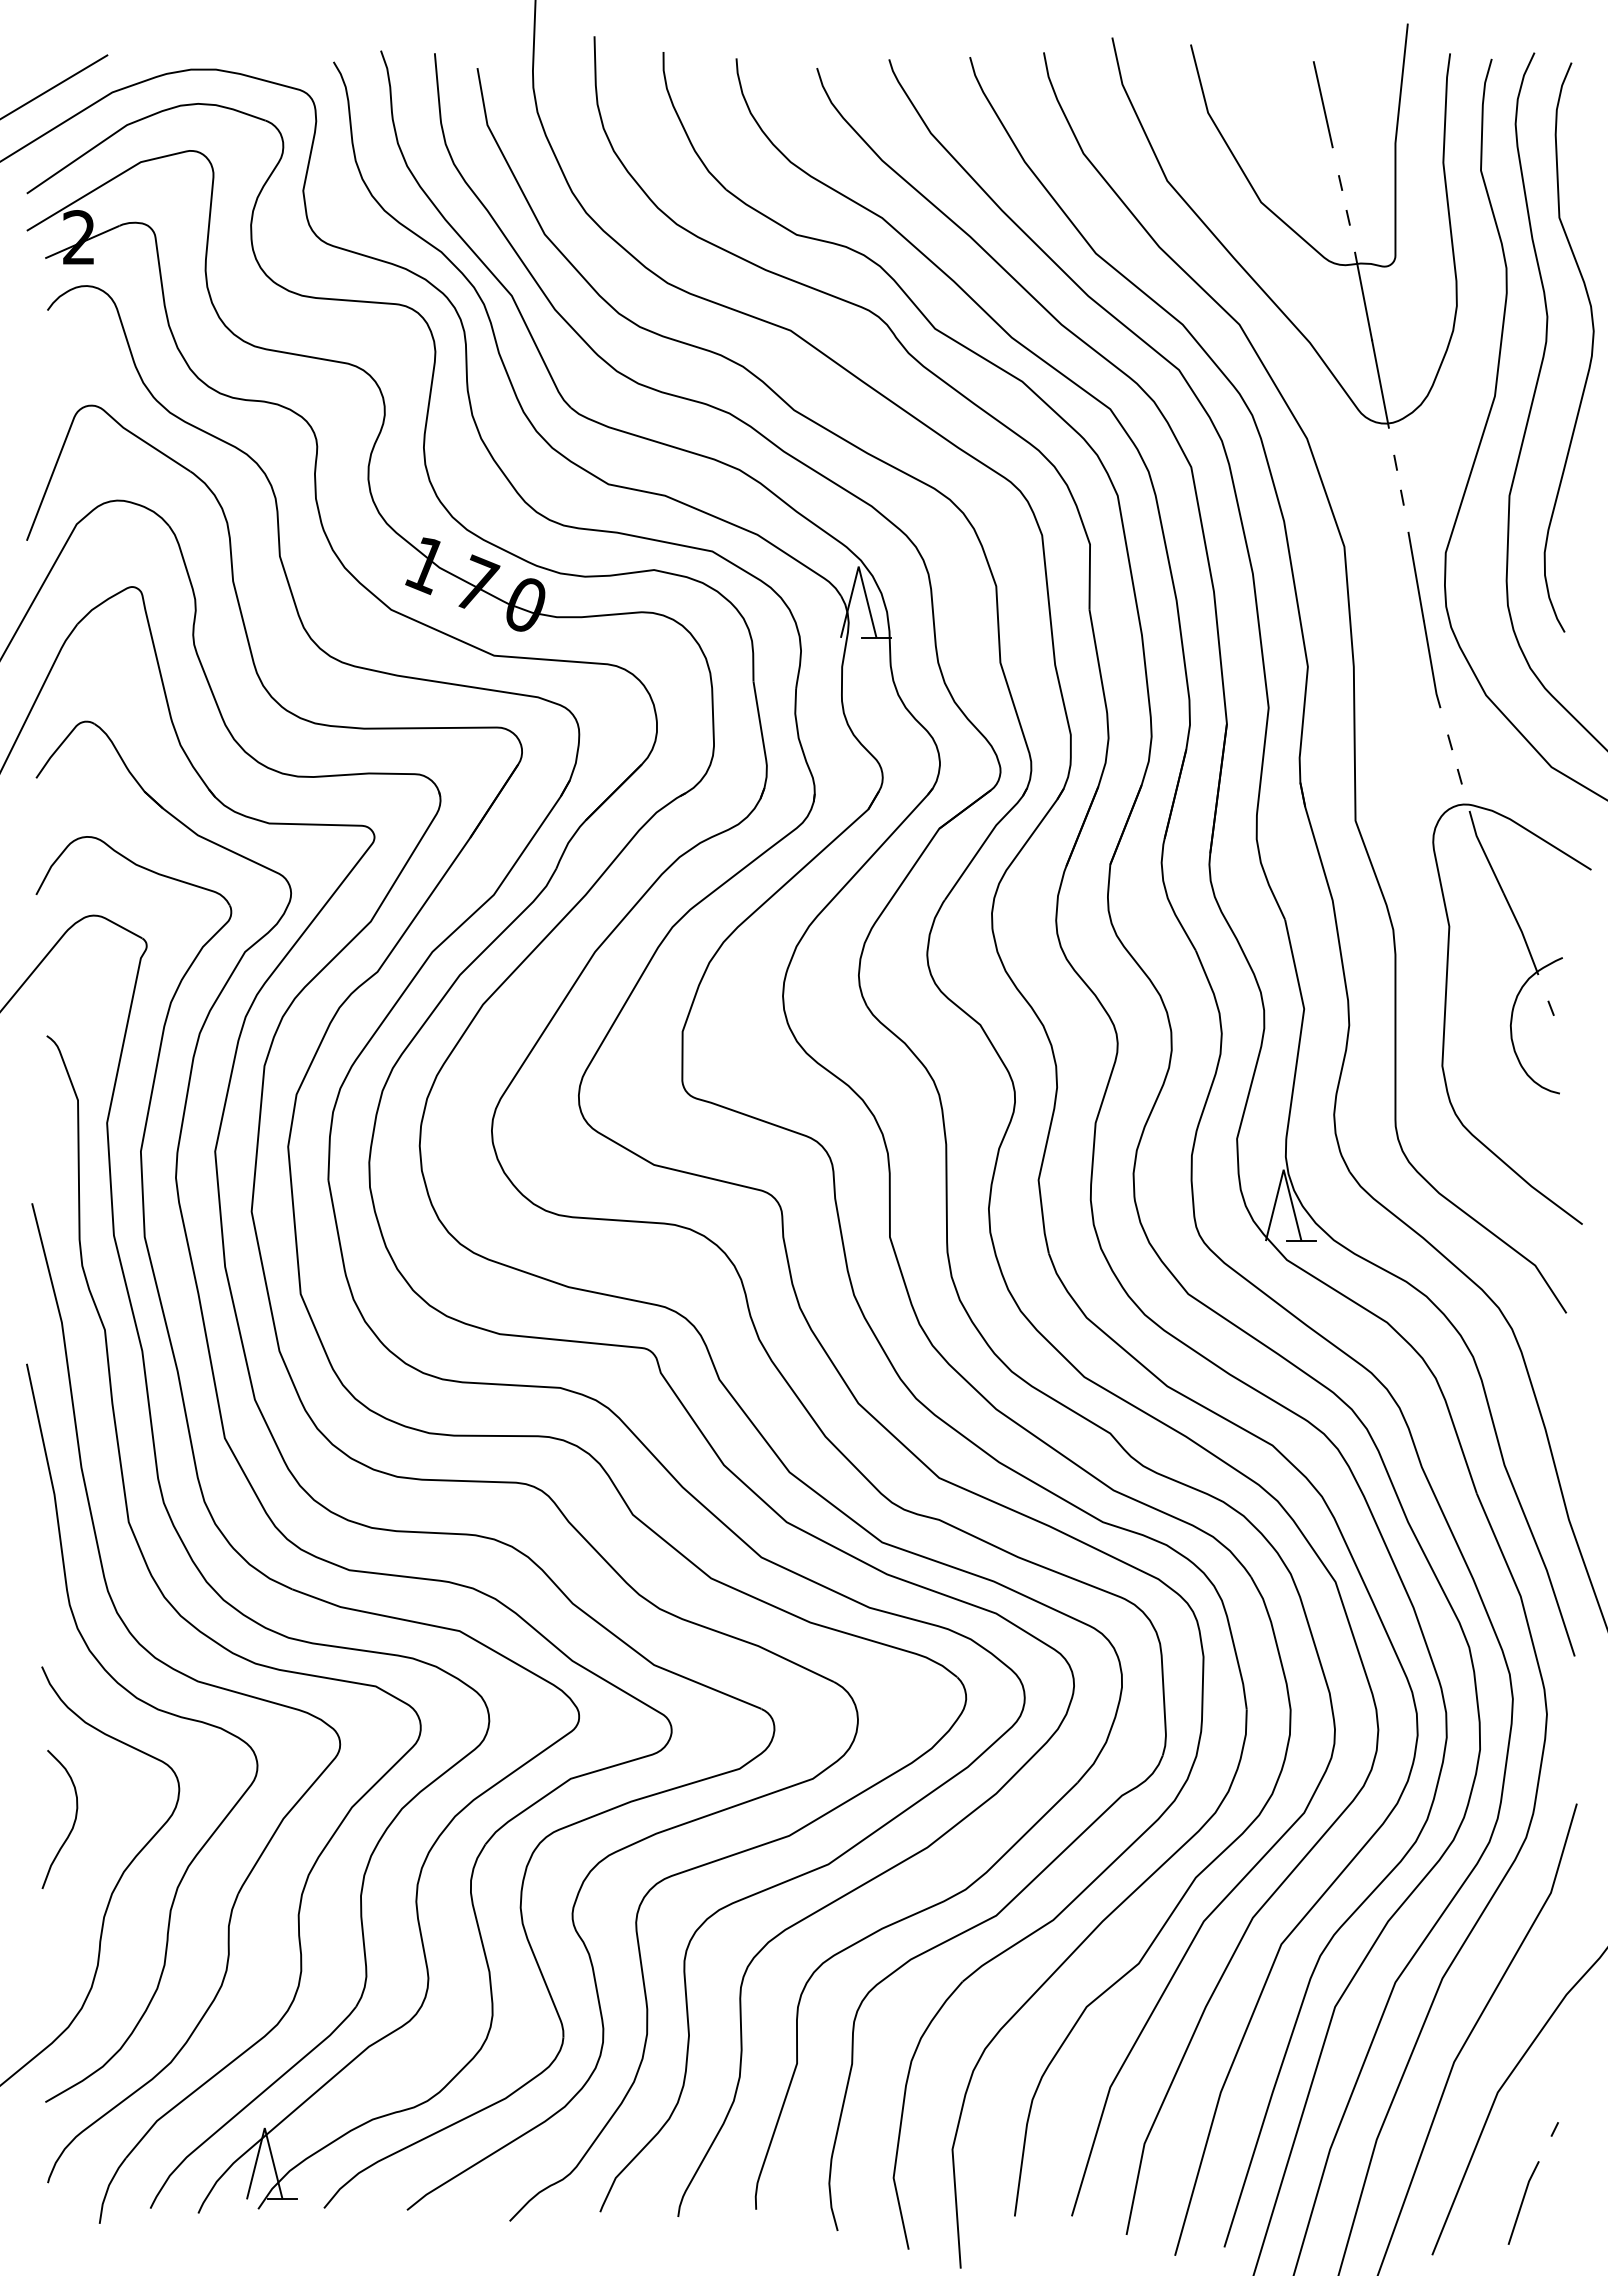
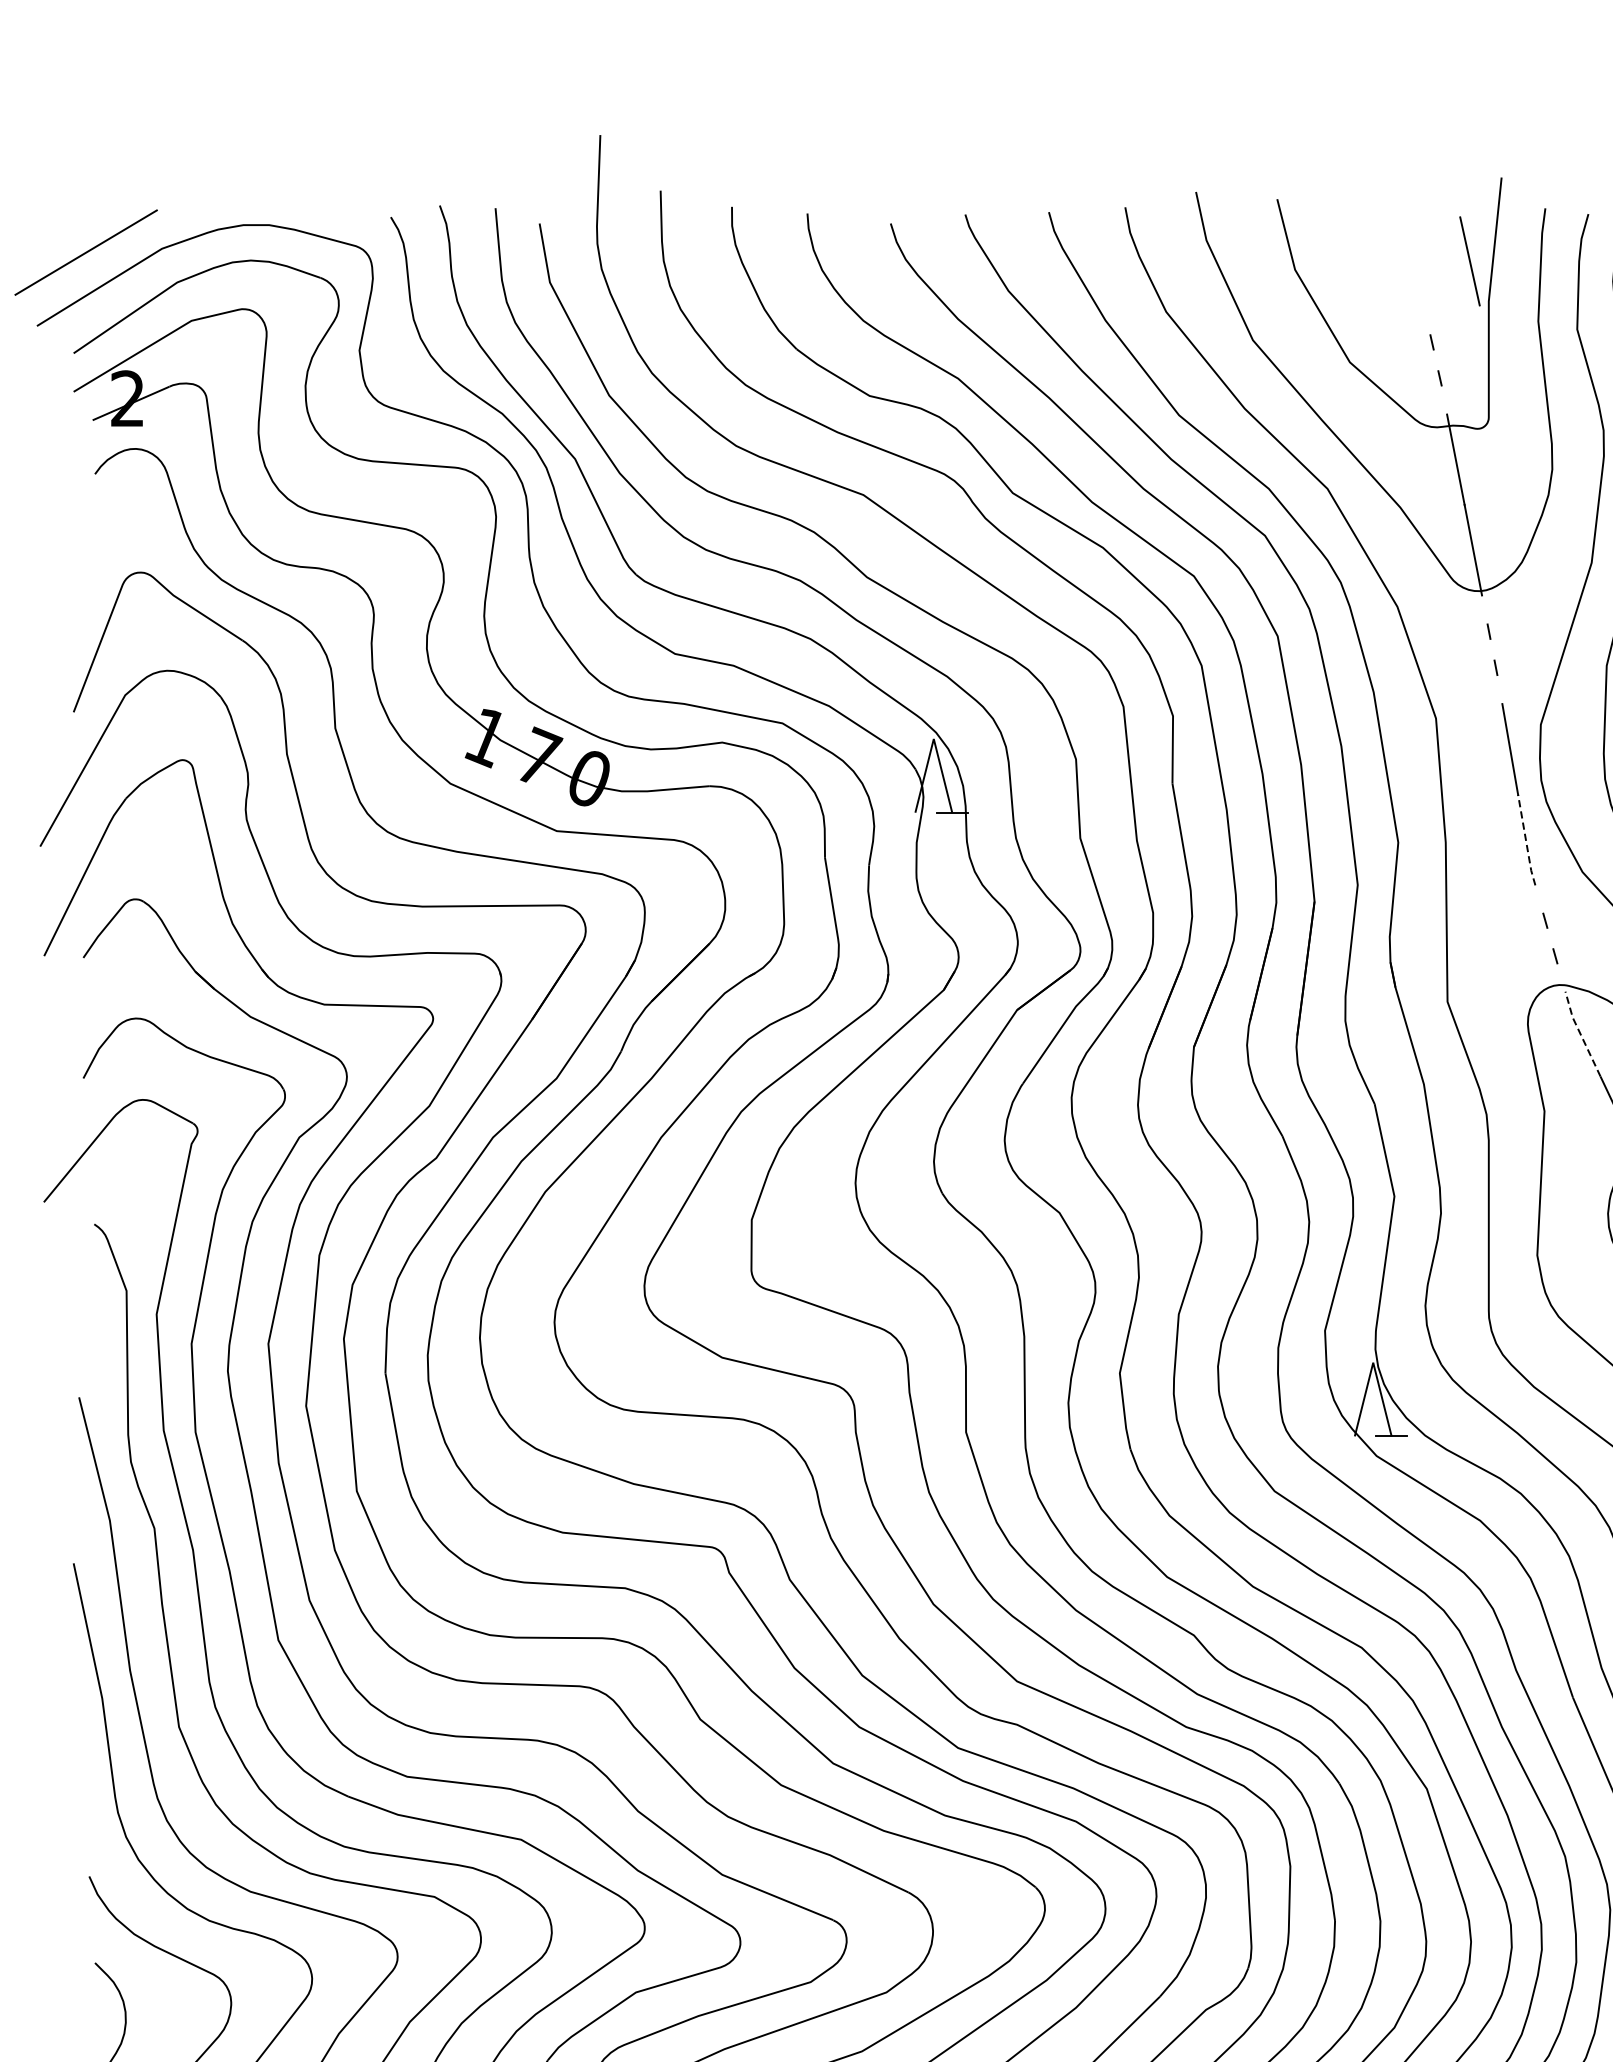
line: (1322, 104) -> (1469, 261), moved
line: (1431, 664) -> (1526, 840), solid -> dashed
line: (1484, 851) -> (1580, 1033), solid -> dashed

